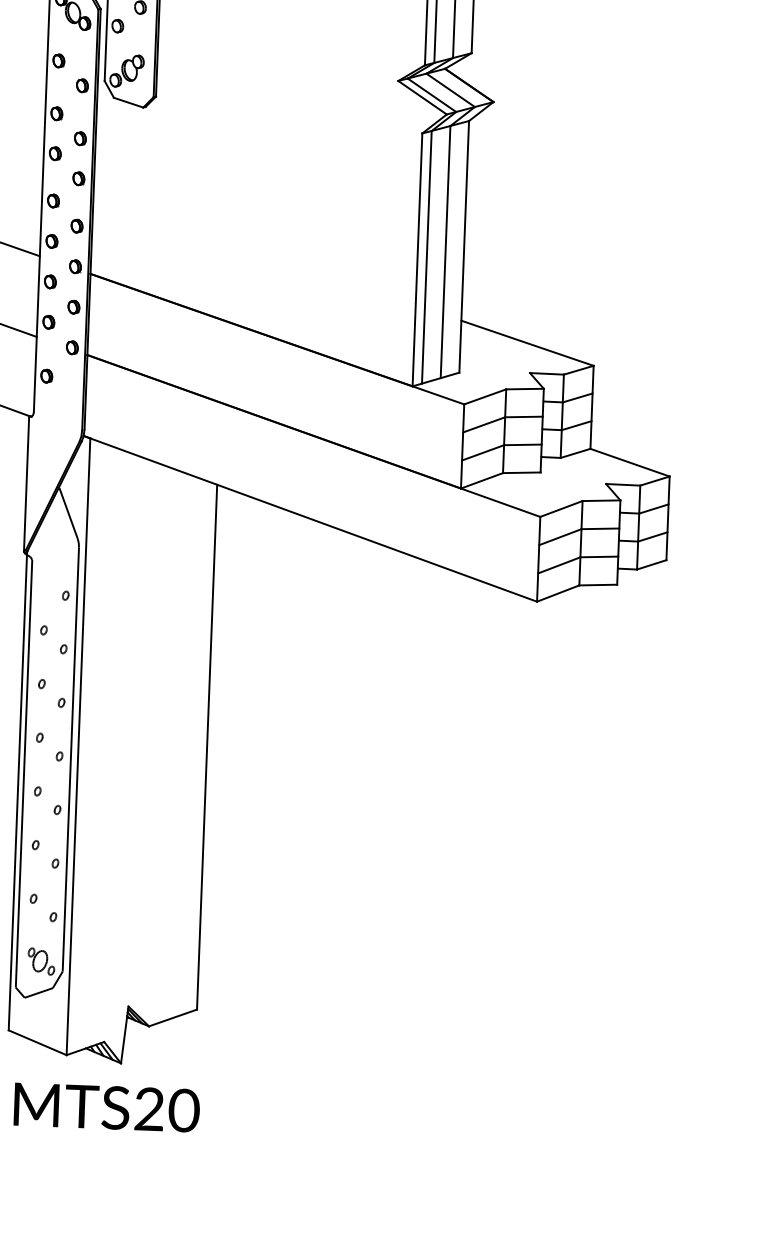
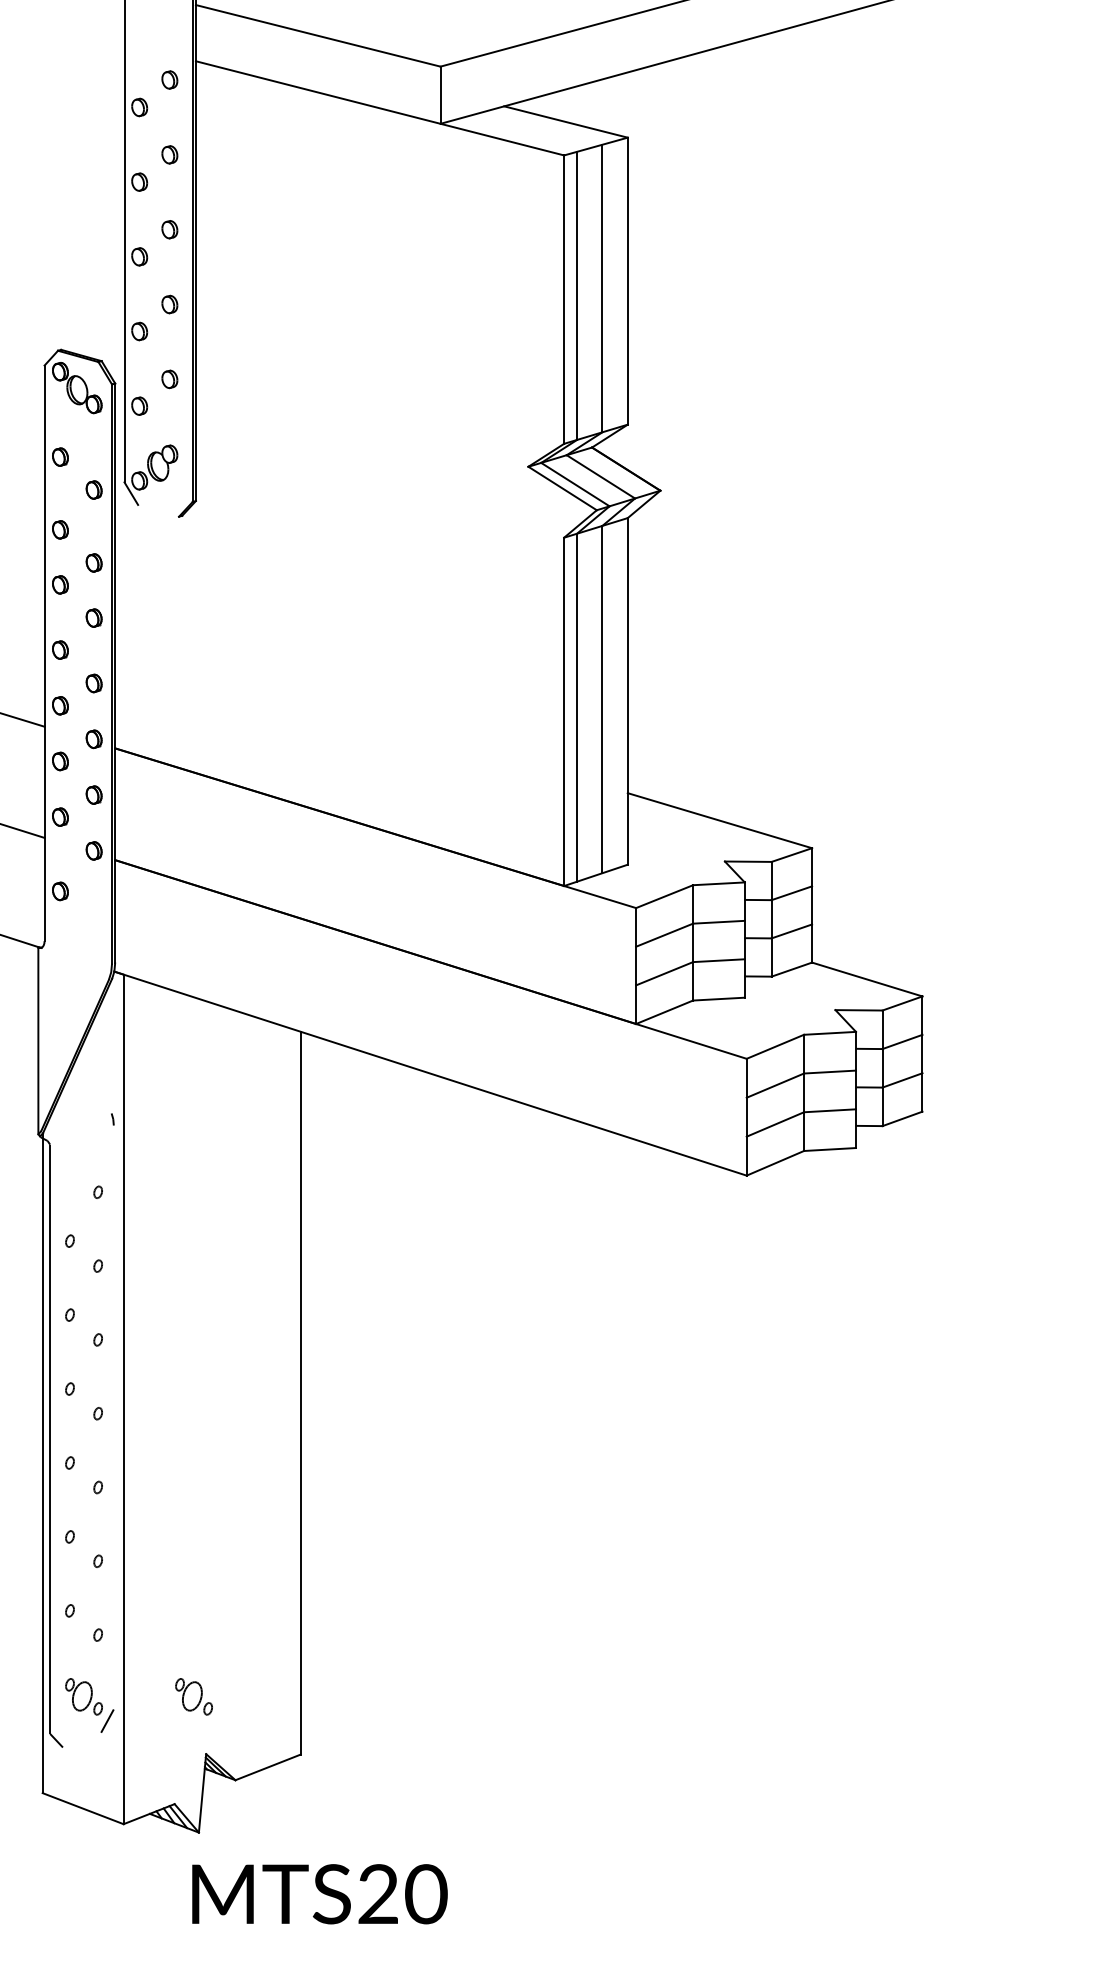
line: (128, 102) -> (158, 510), removed
line: (68, 513) -> (97, 1078), removed
line: (70, 759) -> (113, 1417), removed
part: (120, 964) -> (193, 1696), added
line: (38, 992) -> (81, 1739), removed
text: (106, 1107) -> (319, 1894), moved

